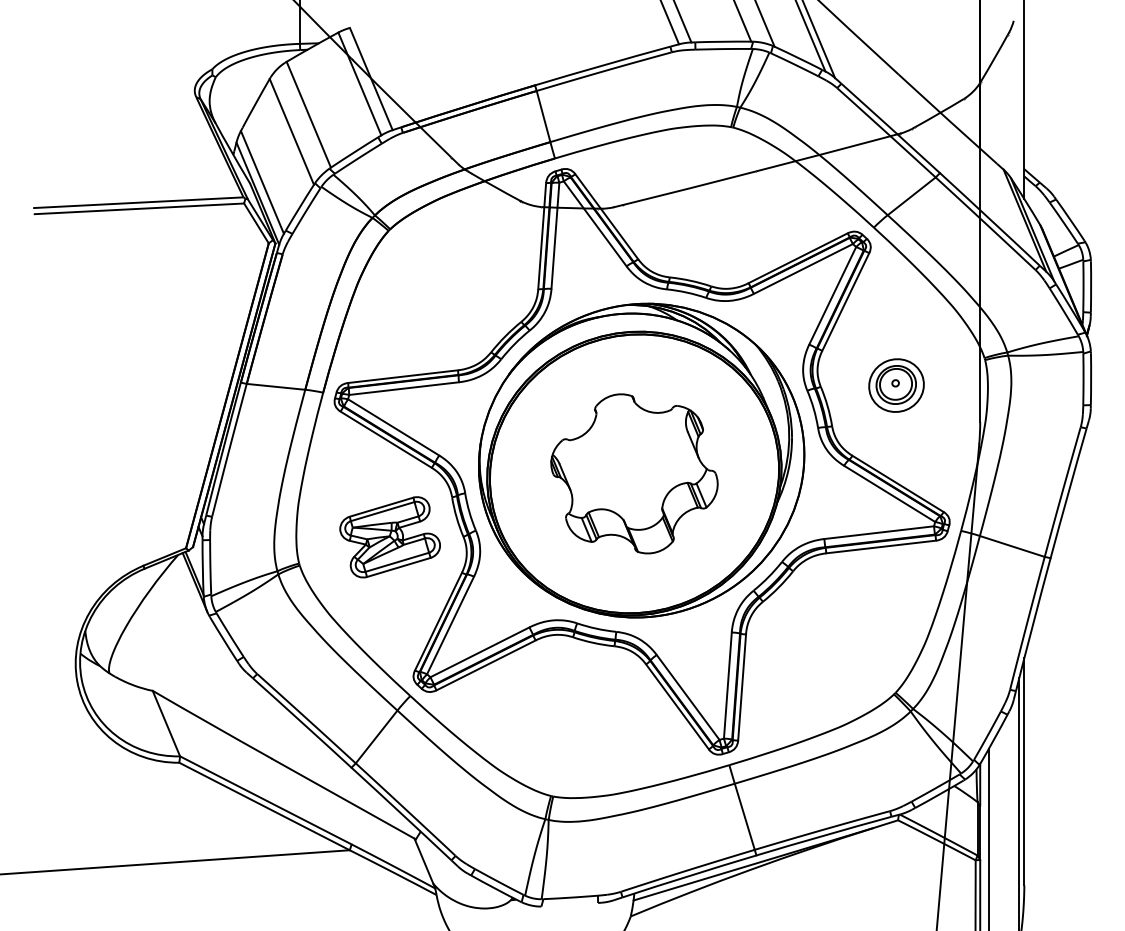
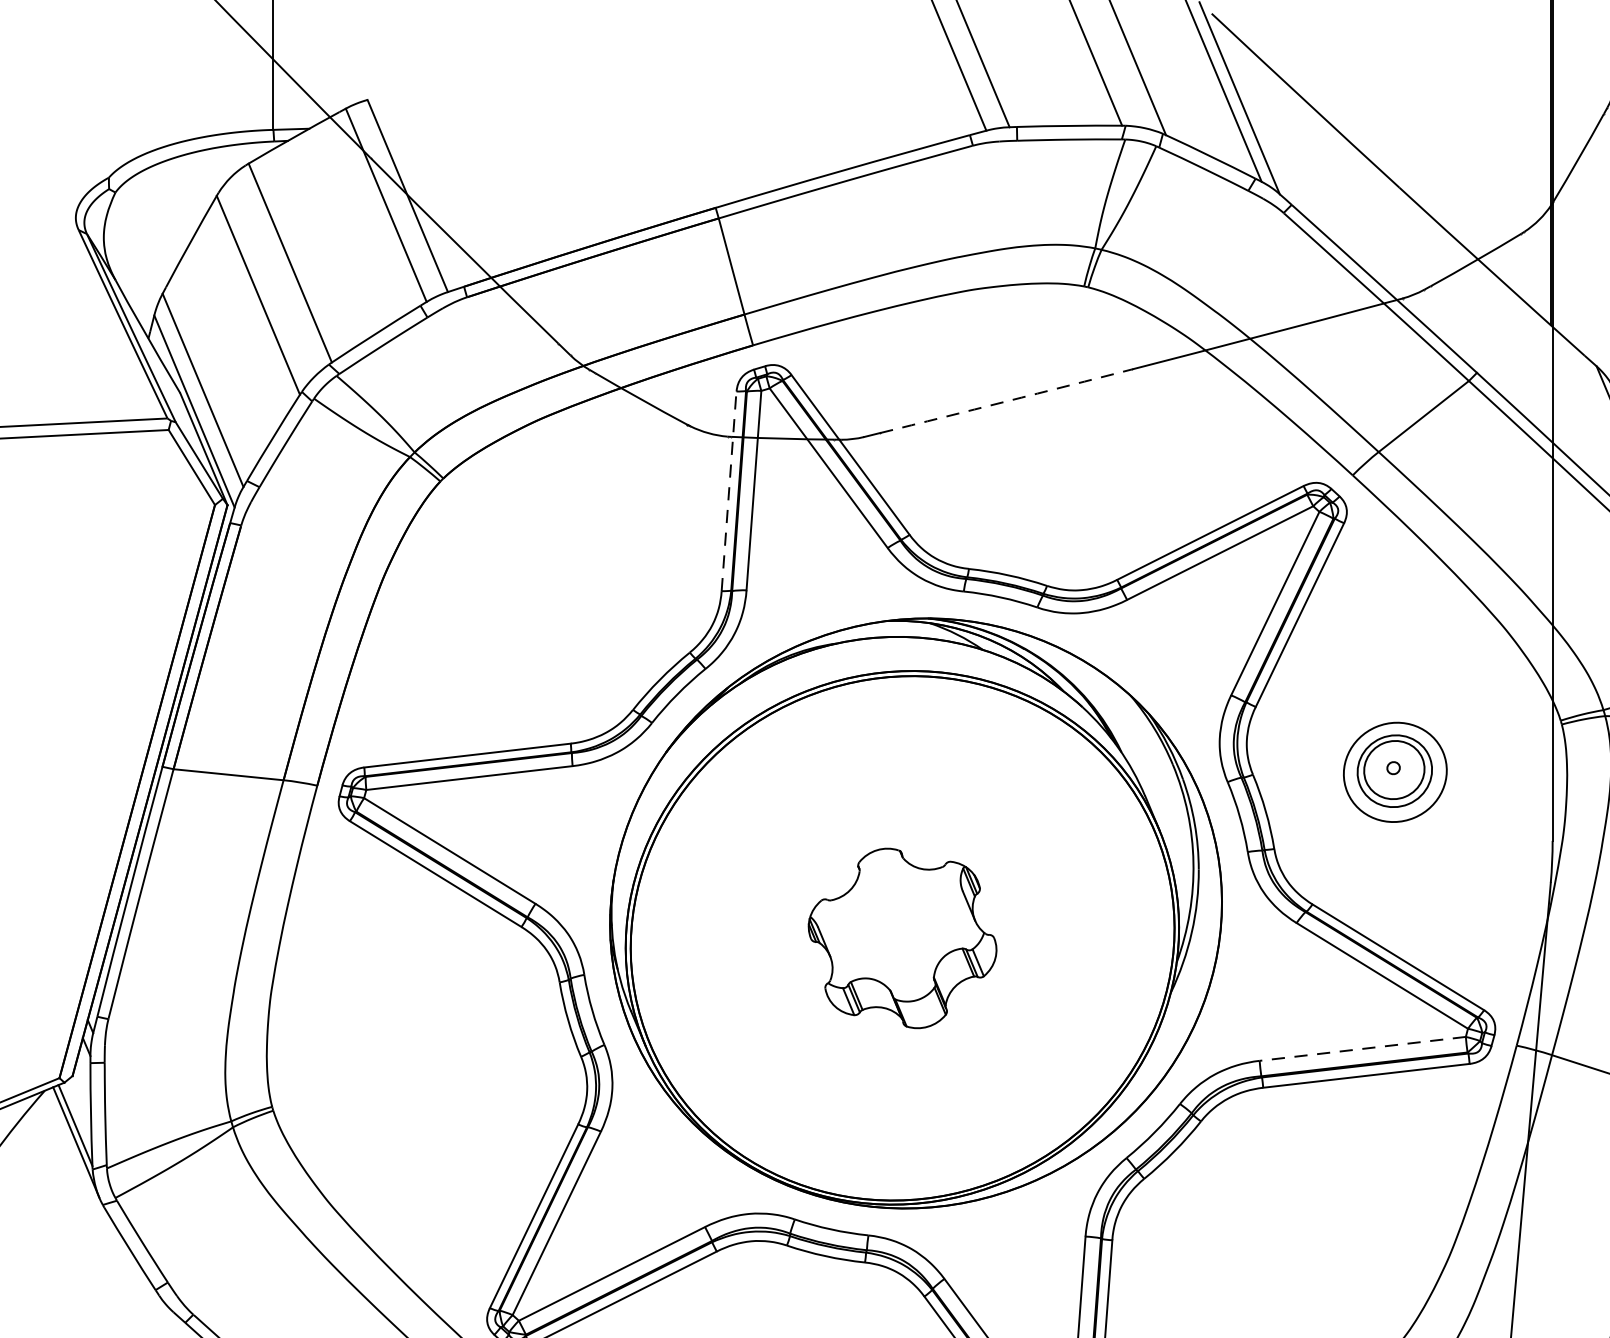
arc: (689, 188) -> (1006, 401), solid -> dashed
line: (542, 235) -> (729, 490), solid -> dashed
part: (634, 473) -> (902, 937), size x0.6
line: (878, 532) -> (1361, 1048), solid -> dashed
part: (389, 537) -> (441, 1057), removed

